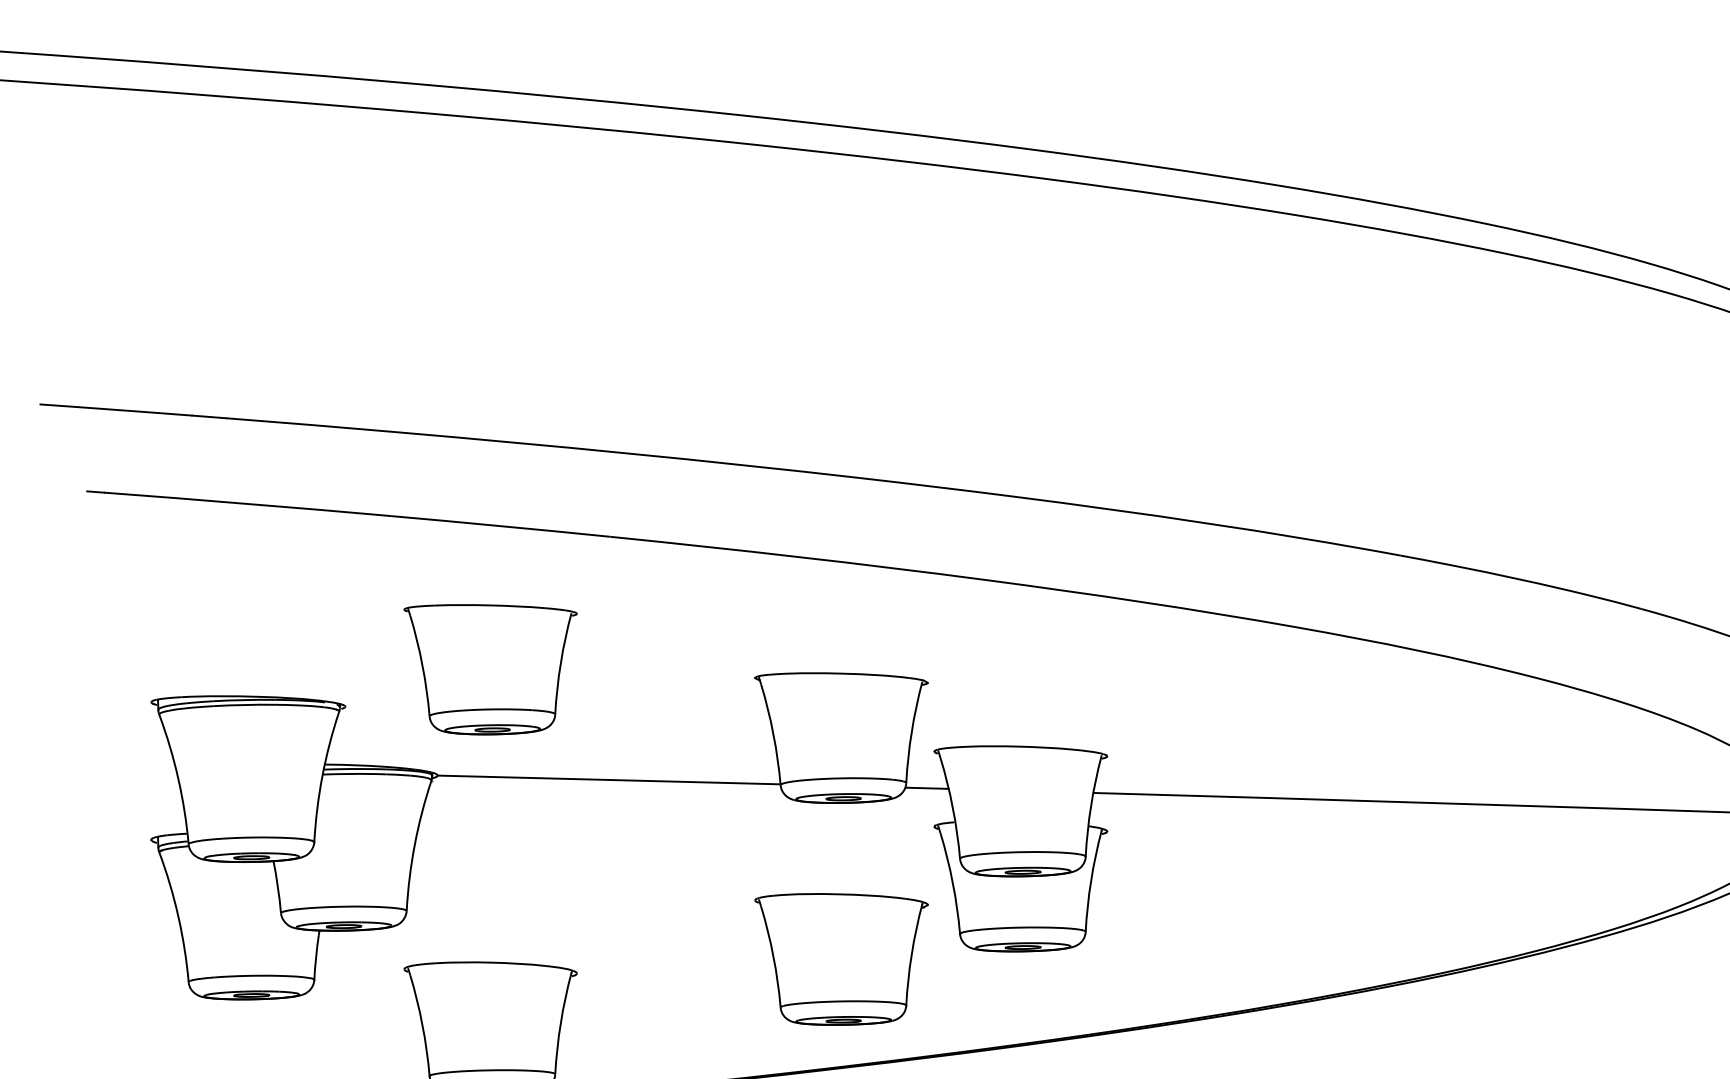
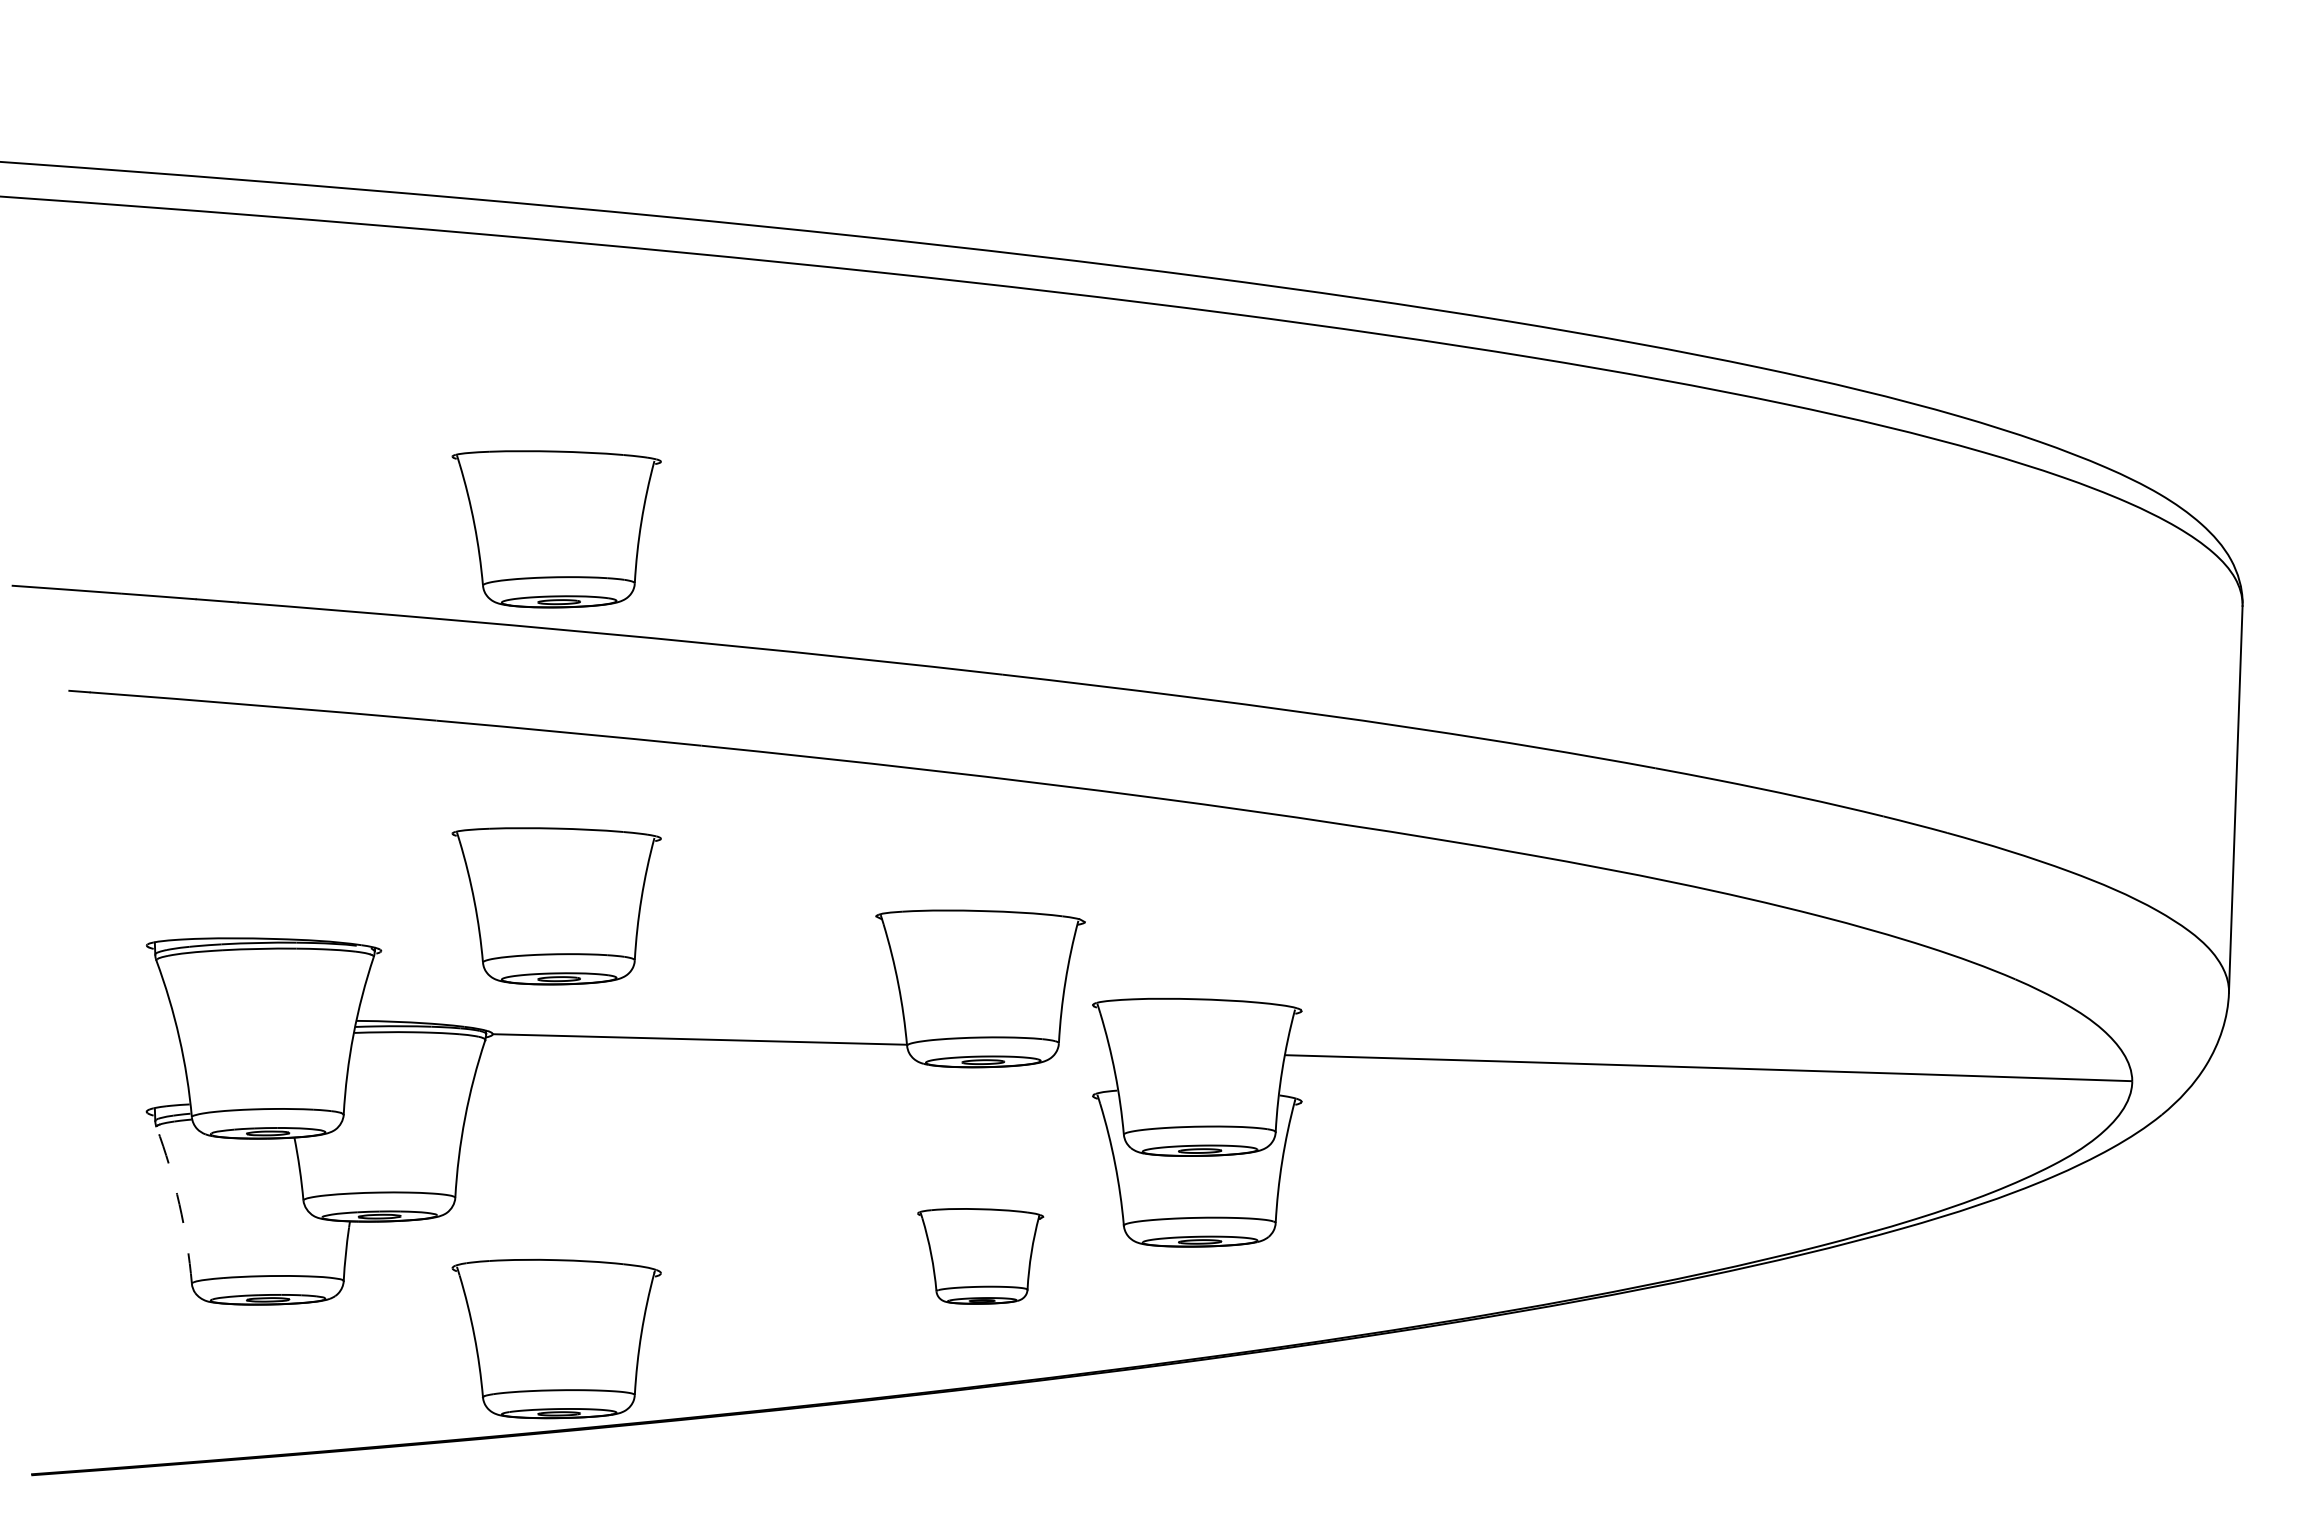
part: (490, 357) -> (556, 529), added
line: (927, 788) -> (1084, 1049), removed
arc: (178, 916) -> (179, 1204), solid -> dashed
part: (841, 959) -> (980, 1256), size x0.6

